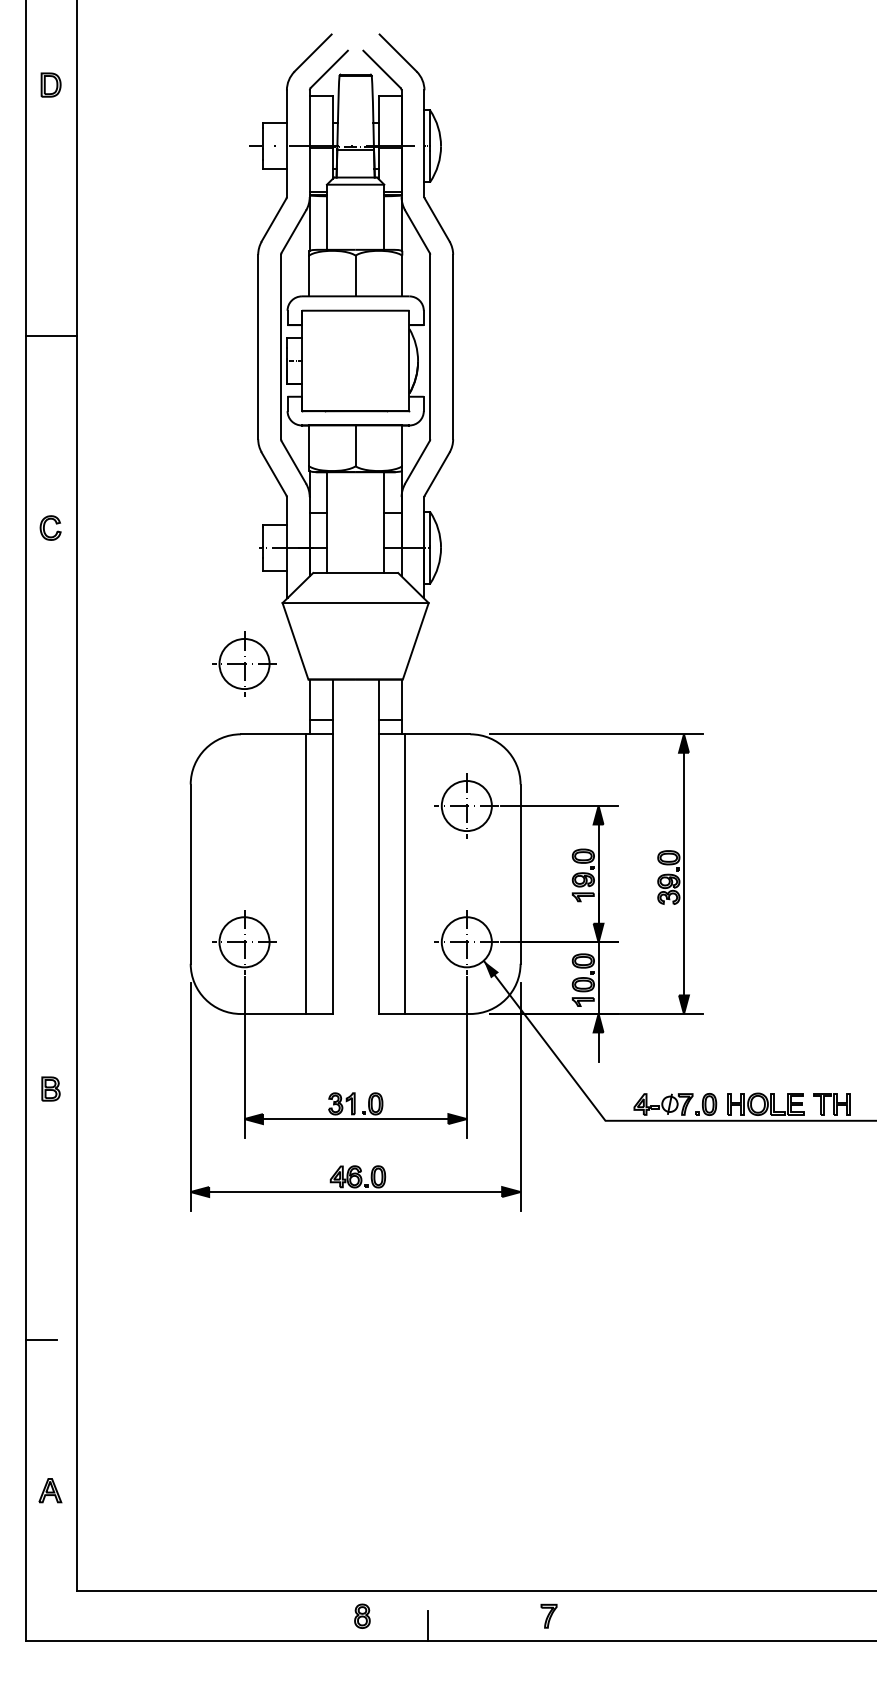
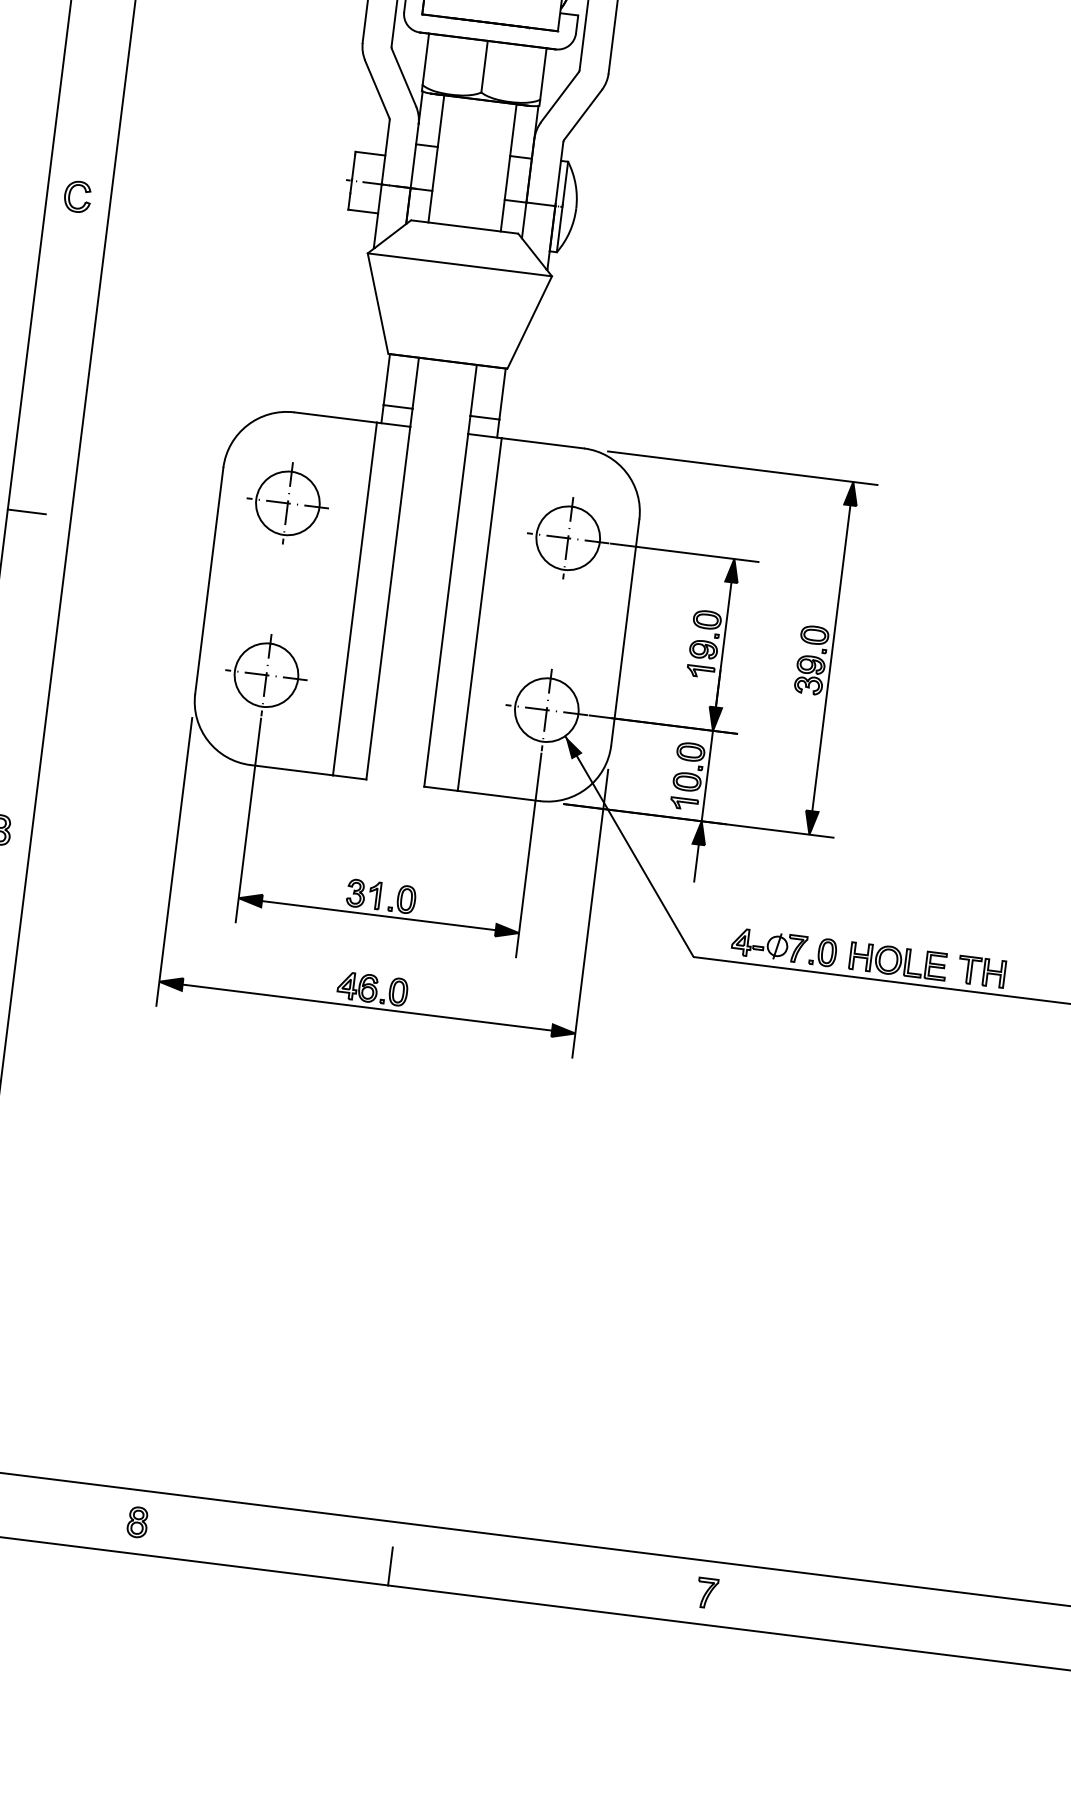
part: (50, 527) -> (77, 196), moved
part: (244, 663) -> (287, 502), moved
line: (41, 838) -> (26, 512), added
part: (362, 1615) -> (137, 1521), moved
part: (548, 1615) -> (706, 1592), moved

